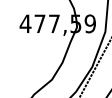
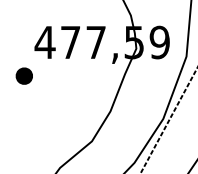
part: (13, 42) -> (23, 75), added

